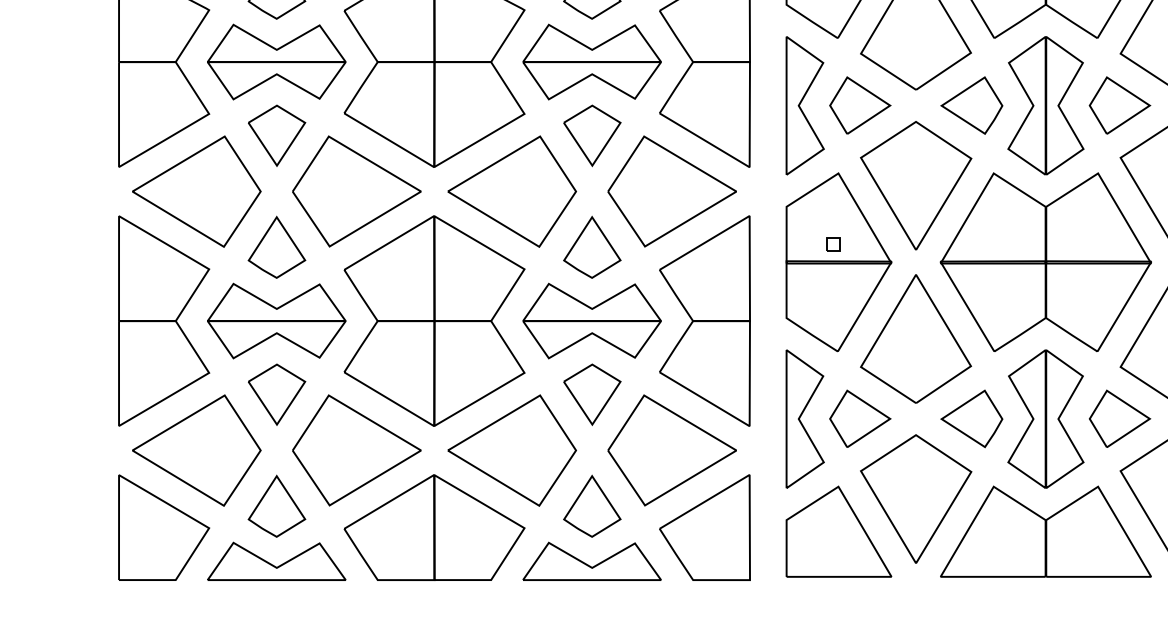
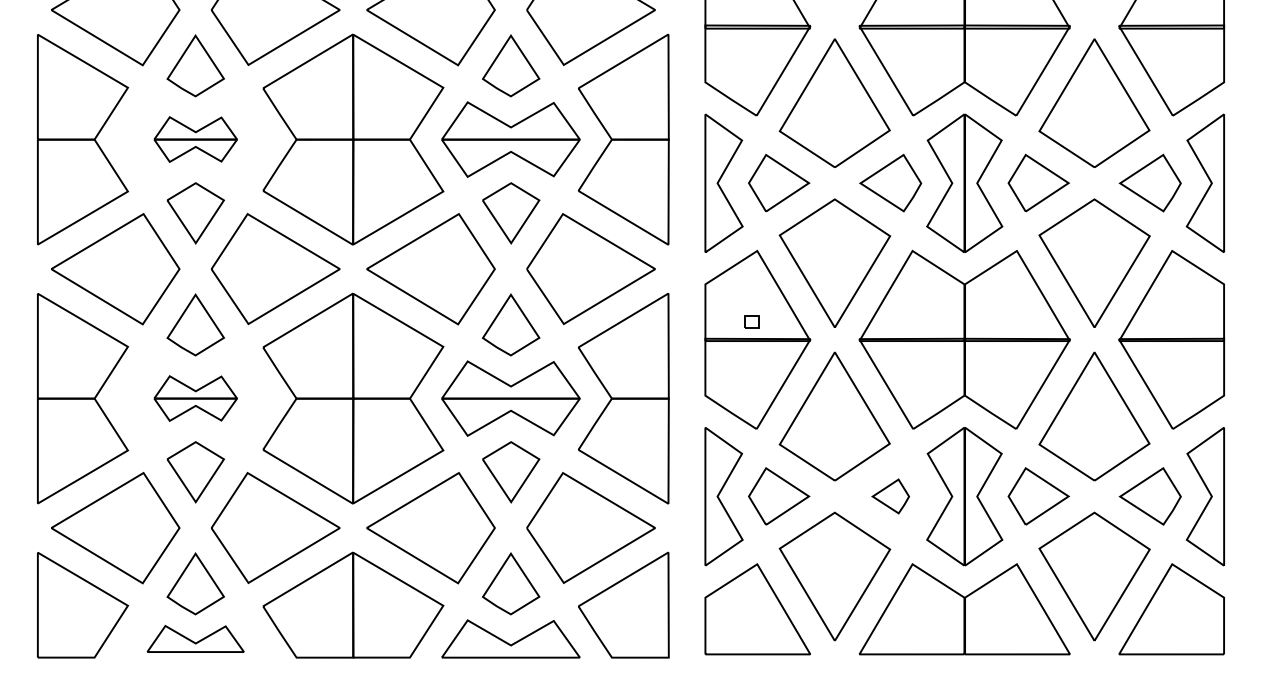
part: (276, 61) -> (195, 139), size x0.6
part: (276, 320) -> (195, 398), size x0.6
part: (971, 418) -> (890, 496), size x0.6
part: (276, 560) -> (195, 638), size x0.7

